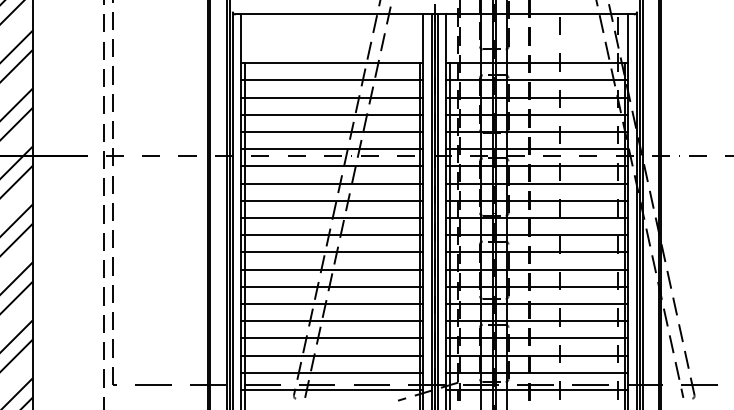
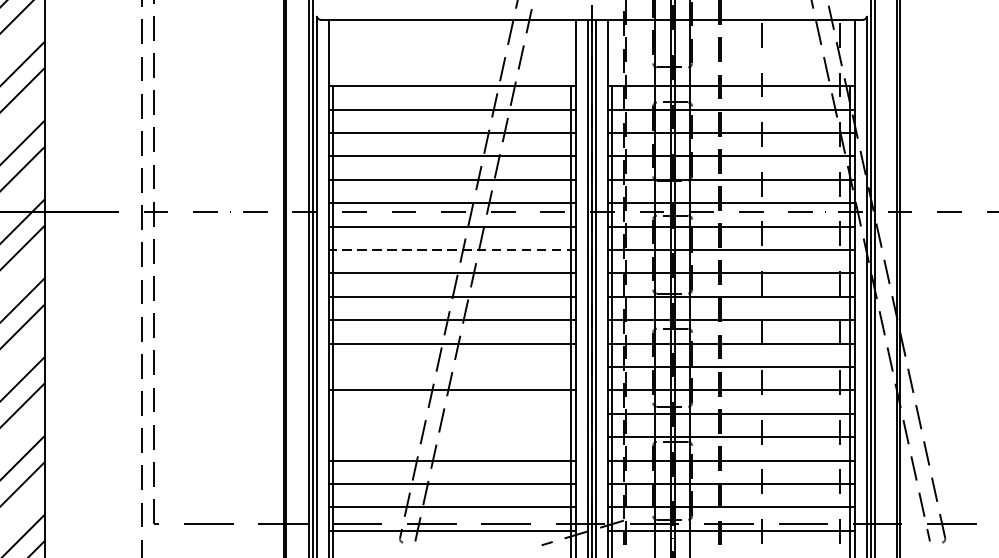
line: (331, 183) -> (451, 249), solid -> dashed
line: (332, 269) -> (452, 366), removed
line: (332, 304) -> (452, 414), removed
line: (332, 321) -> (452, 437), removed

